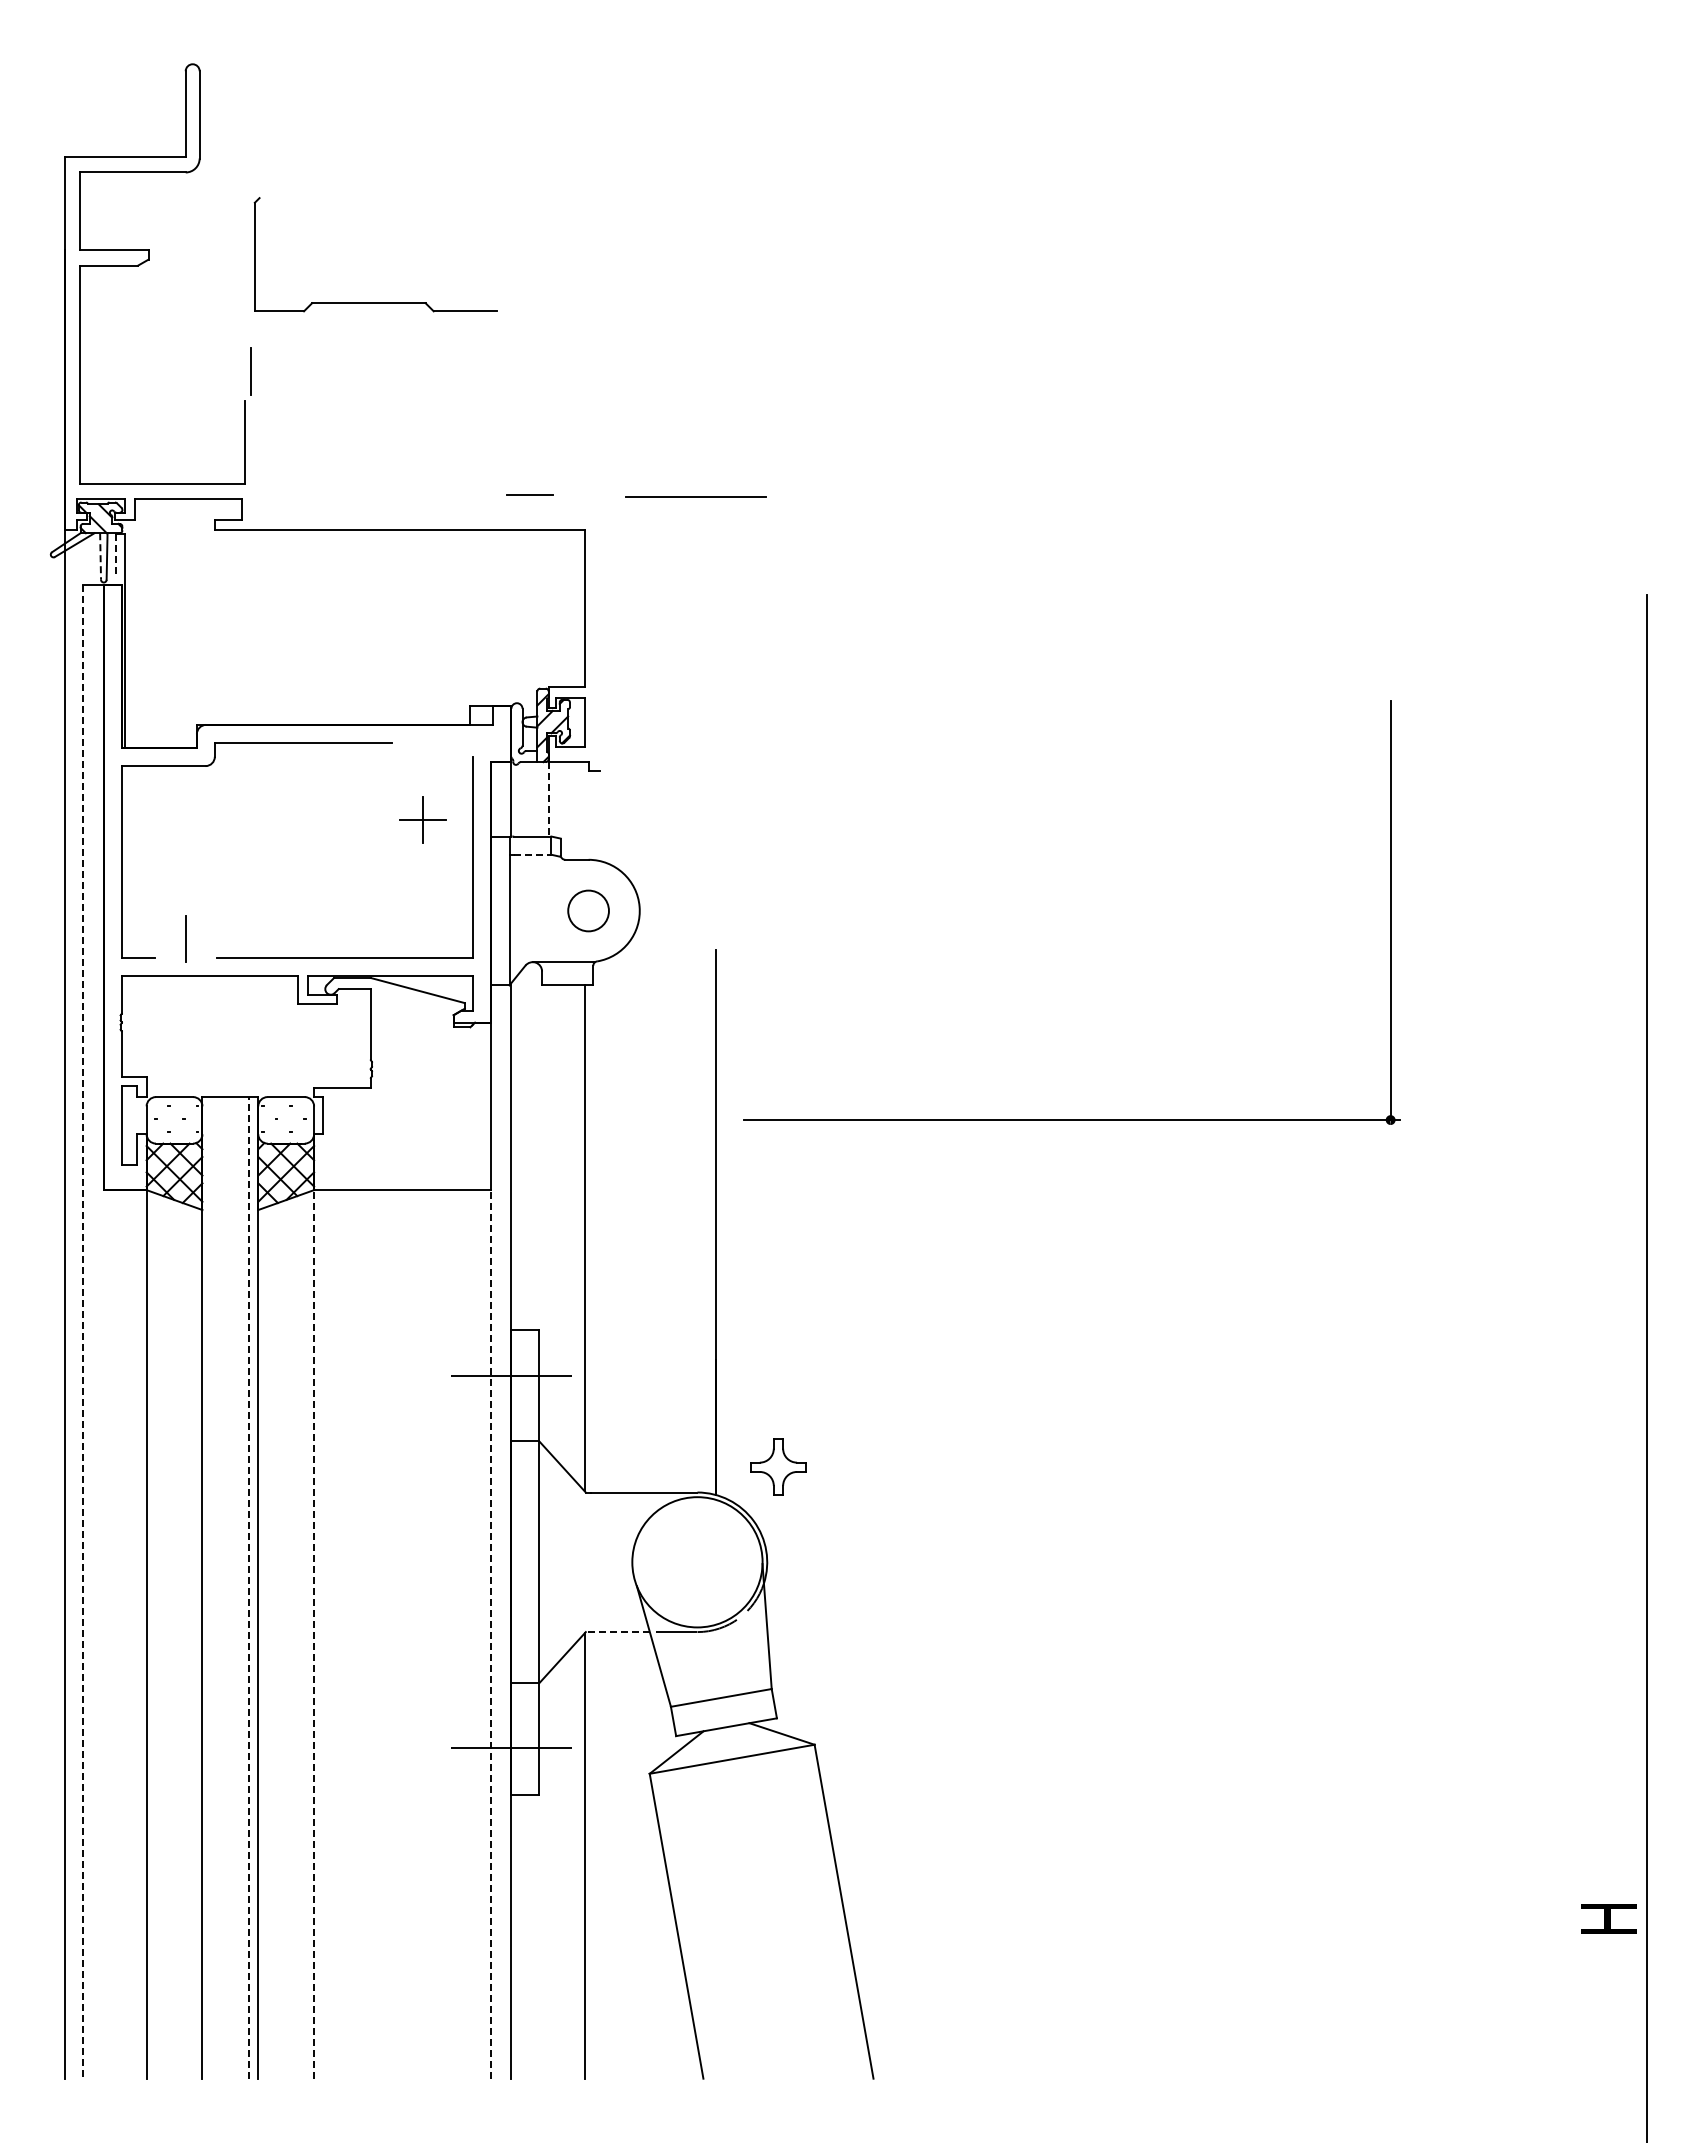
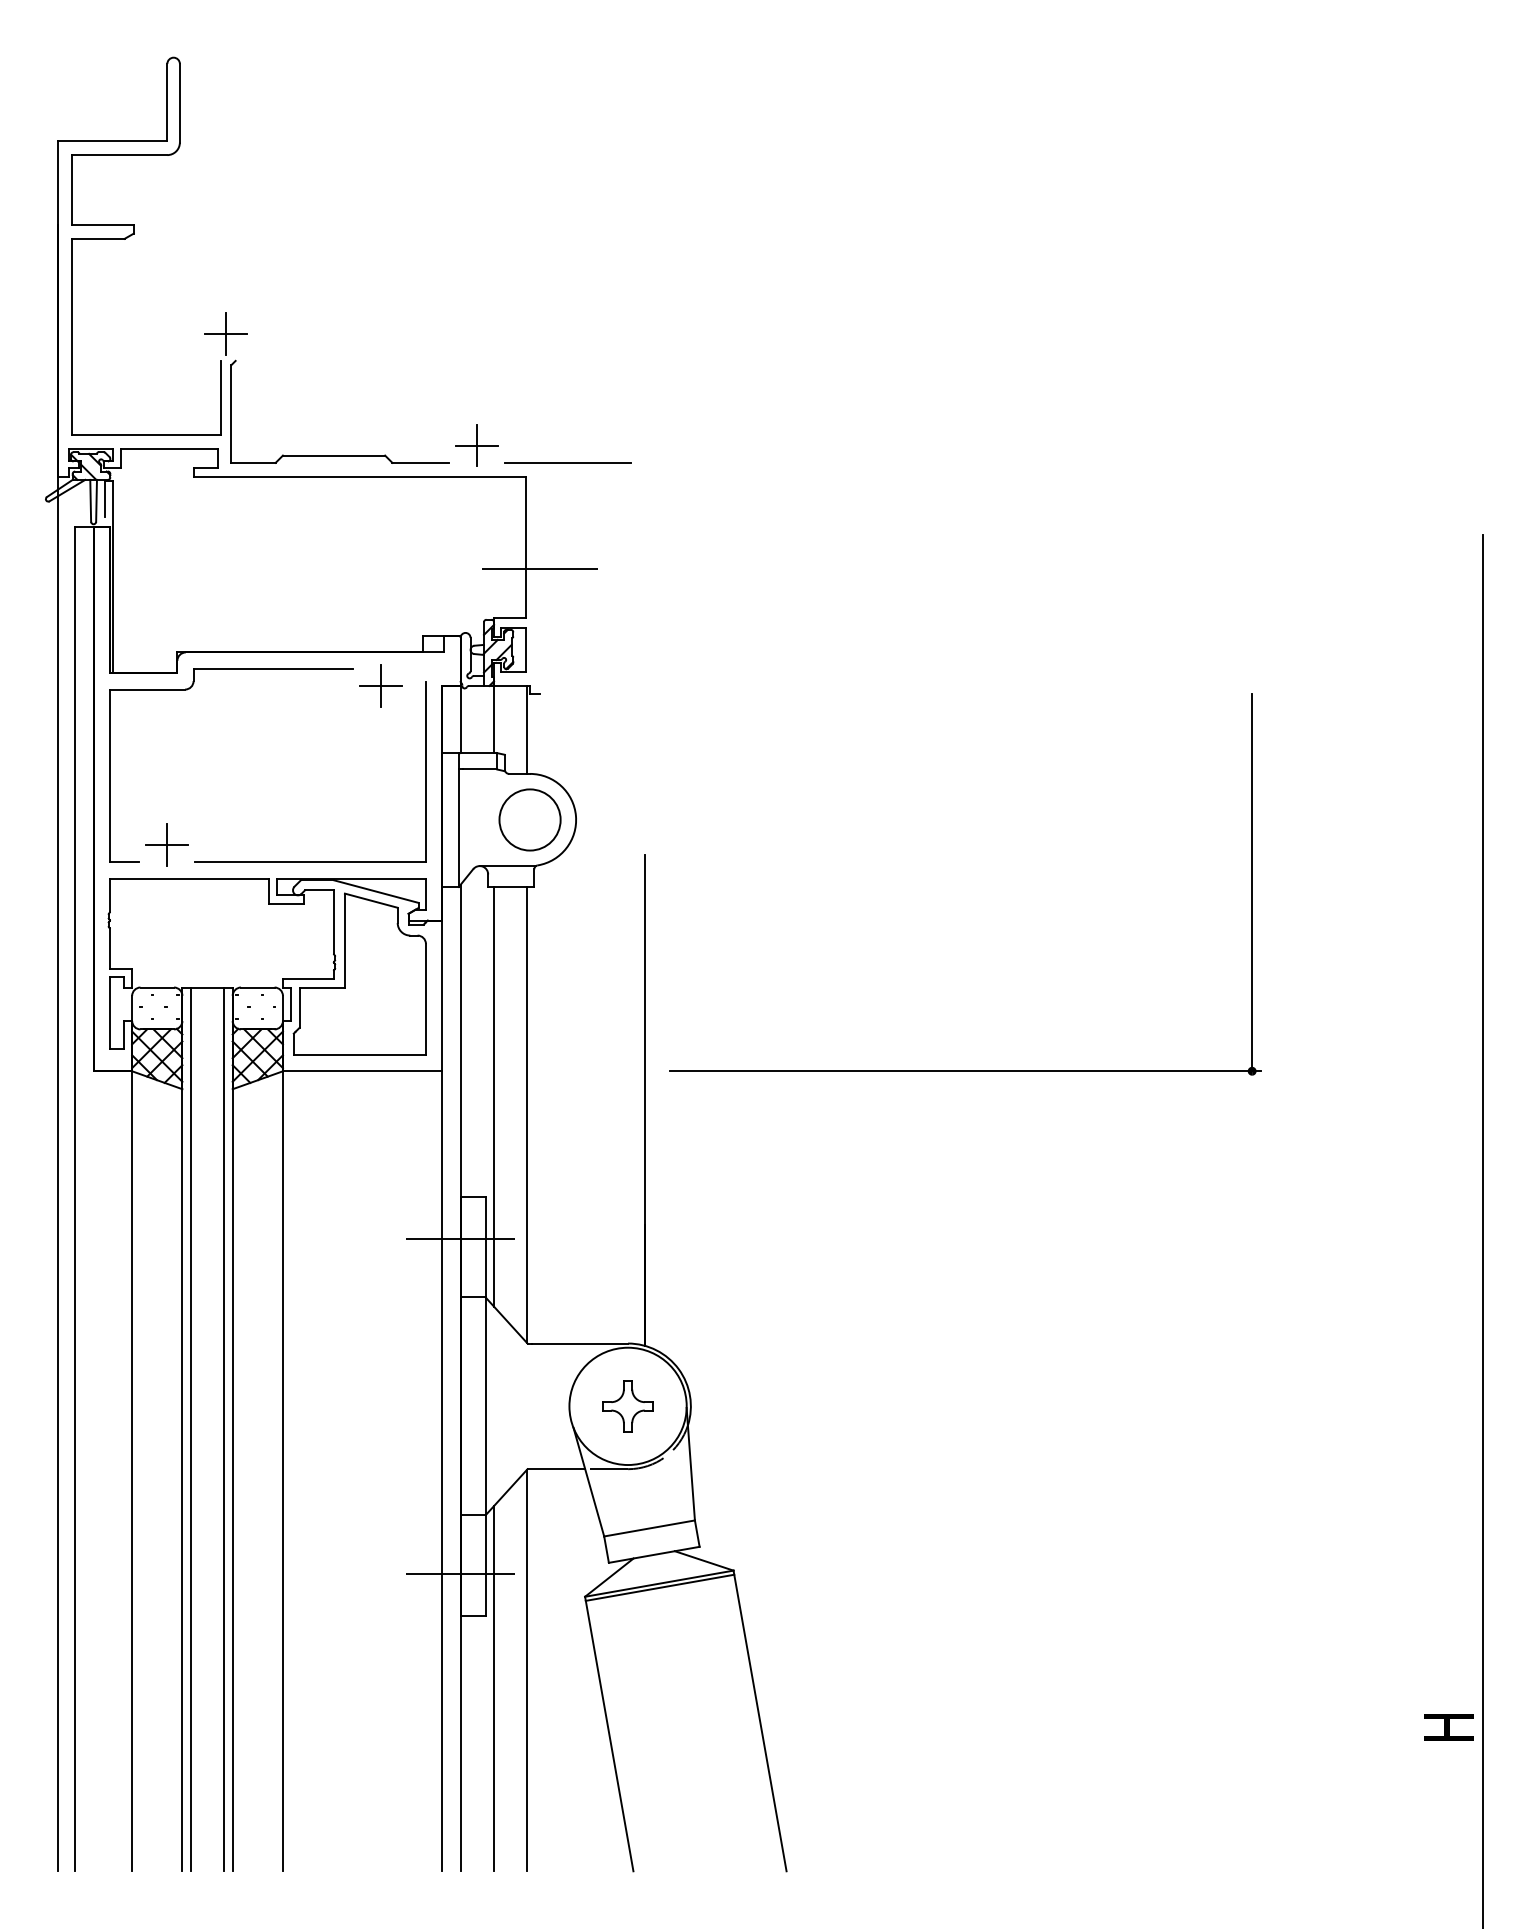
part: (375, 302) -> (340, 454), moved
line: (250, 371) -> (225, 334), added
line: (529, 494) -> (476, 445), added
line: (695, 496) -> (567, 462), moved
line: (115, 554) -> (104, 499), dashed -> solid
line: (100, 556) -> (90, 500), dashed -> solid
line: (599, 631) -> (539, 568), added
line: (548, 799) -> (493, 719), dashed -> solid
line: (584, 810) -> (526, 729), added
part: (422, 819) -> (380, 685), moved
line: (532, 854) -> (479, 769), dashed -> solid
circle: (588, 910) -> (529, 819), size x1.67
line: (185, 938) -> (167, 844), added
part: (399, 1081) -> (359, 973), added
part: (1071, 1119) -> (964, 1070), moved
line: (548, 1218) -> (493, 1096), added
line: (83, 1332) -> (75, 1199), dashed -> solid
part: (778, 1466) -> (628, 1405), moved
line: (211, 1587) -> (190, 1429), added
line: (248, 1587) -> (223, 1429), dashed -> solid
line: (617, 1632) -> (556, 1469), dashed -> solid
line: (314, 1633) -> (283, 1470), dashed -> solid
line: (490, 1633) -> (441, 1470), dashed -> solid
line: (732, 1763) -> (659, 1587), added
line: (548, 1875) -> (493, 1688), added

